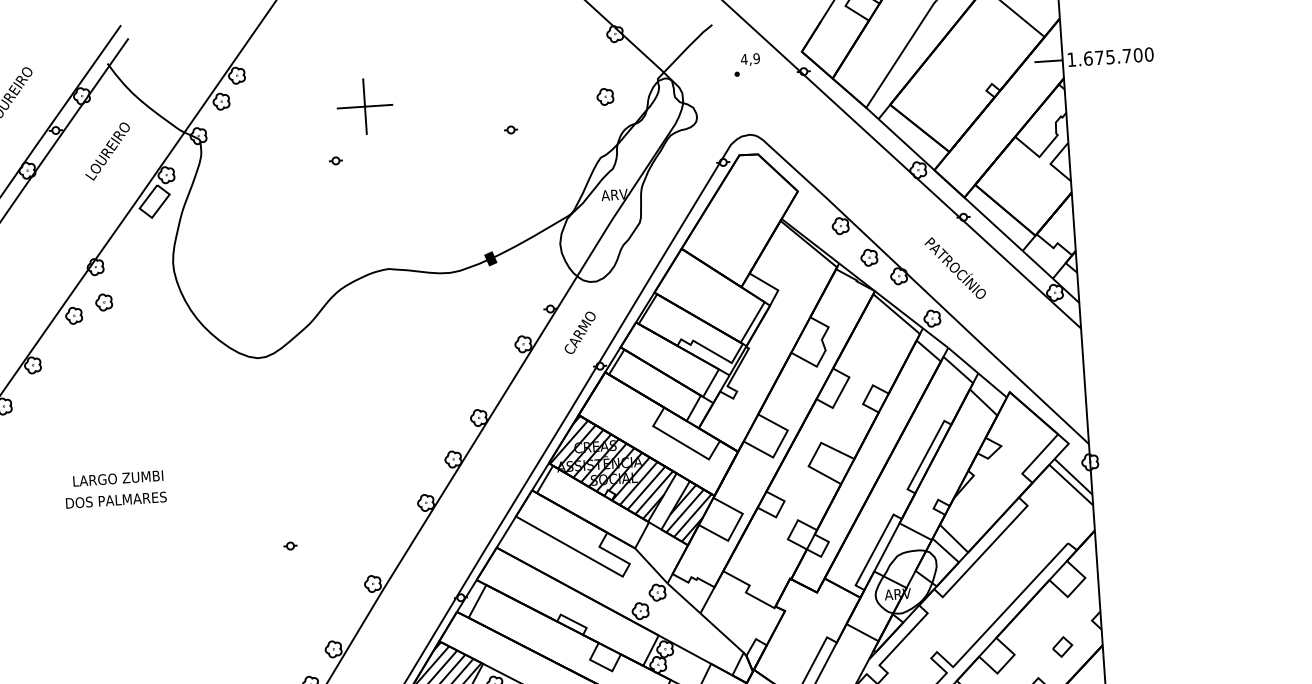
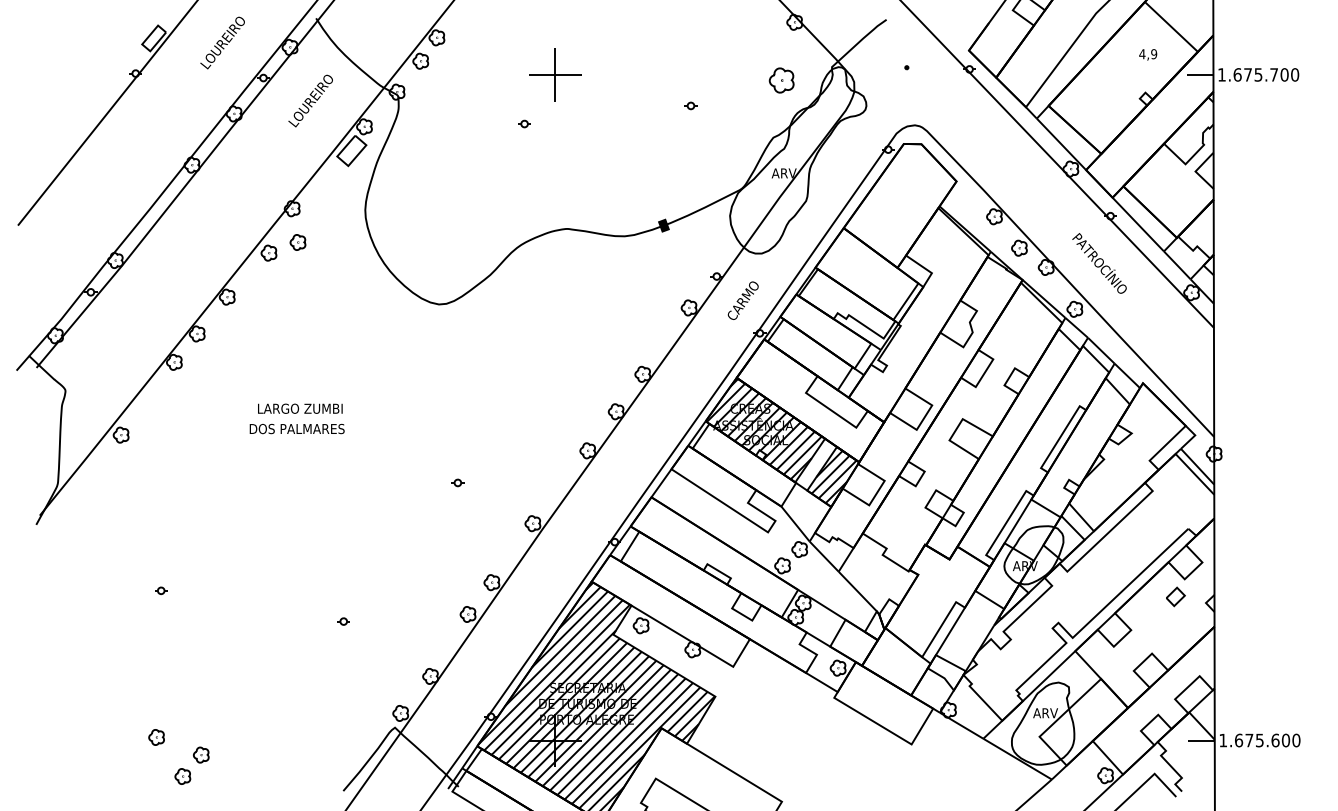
text: (750, 59) -> (1148, 54), moved
part: (605, 96) -> (781, 80), size x1.6
part: (1062, 646) -> (1175, 596), moved

